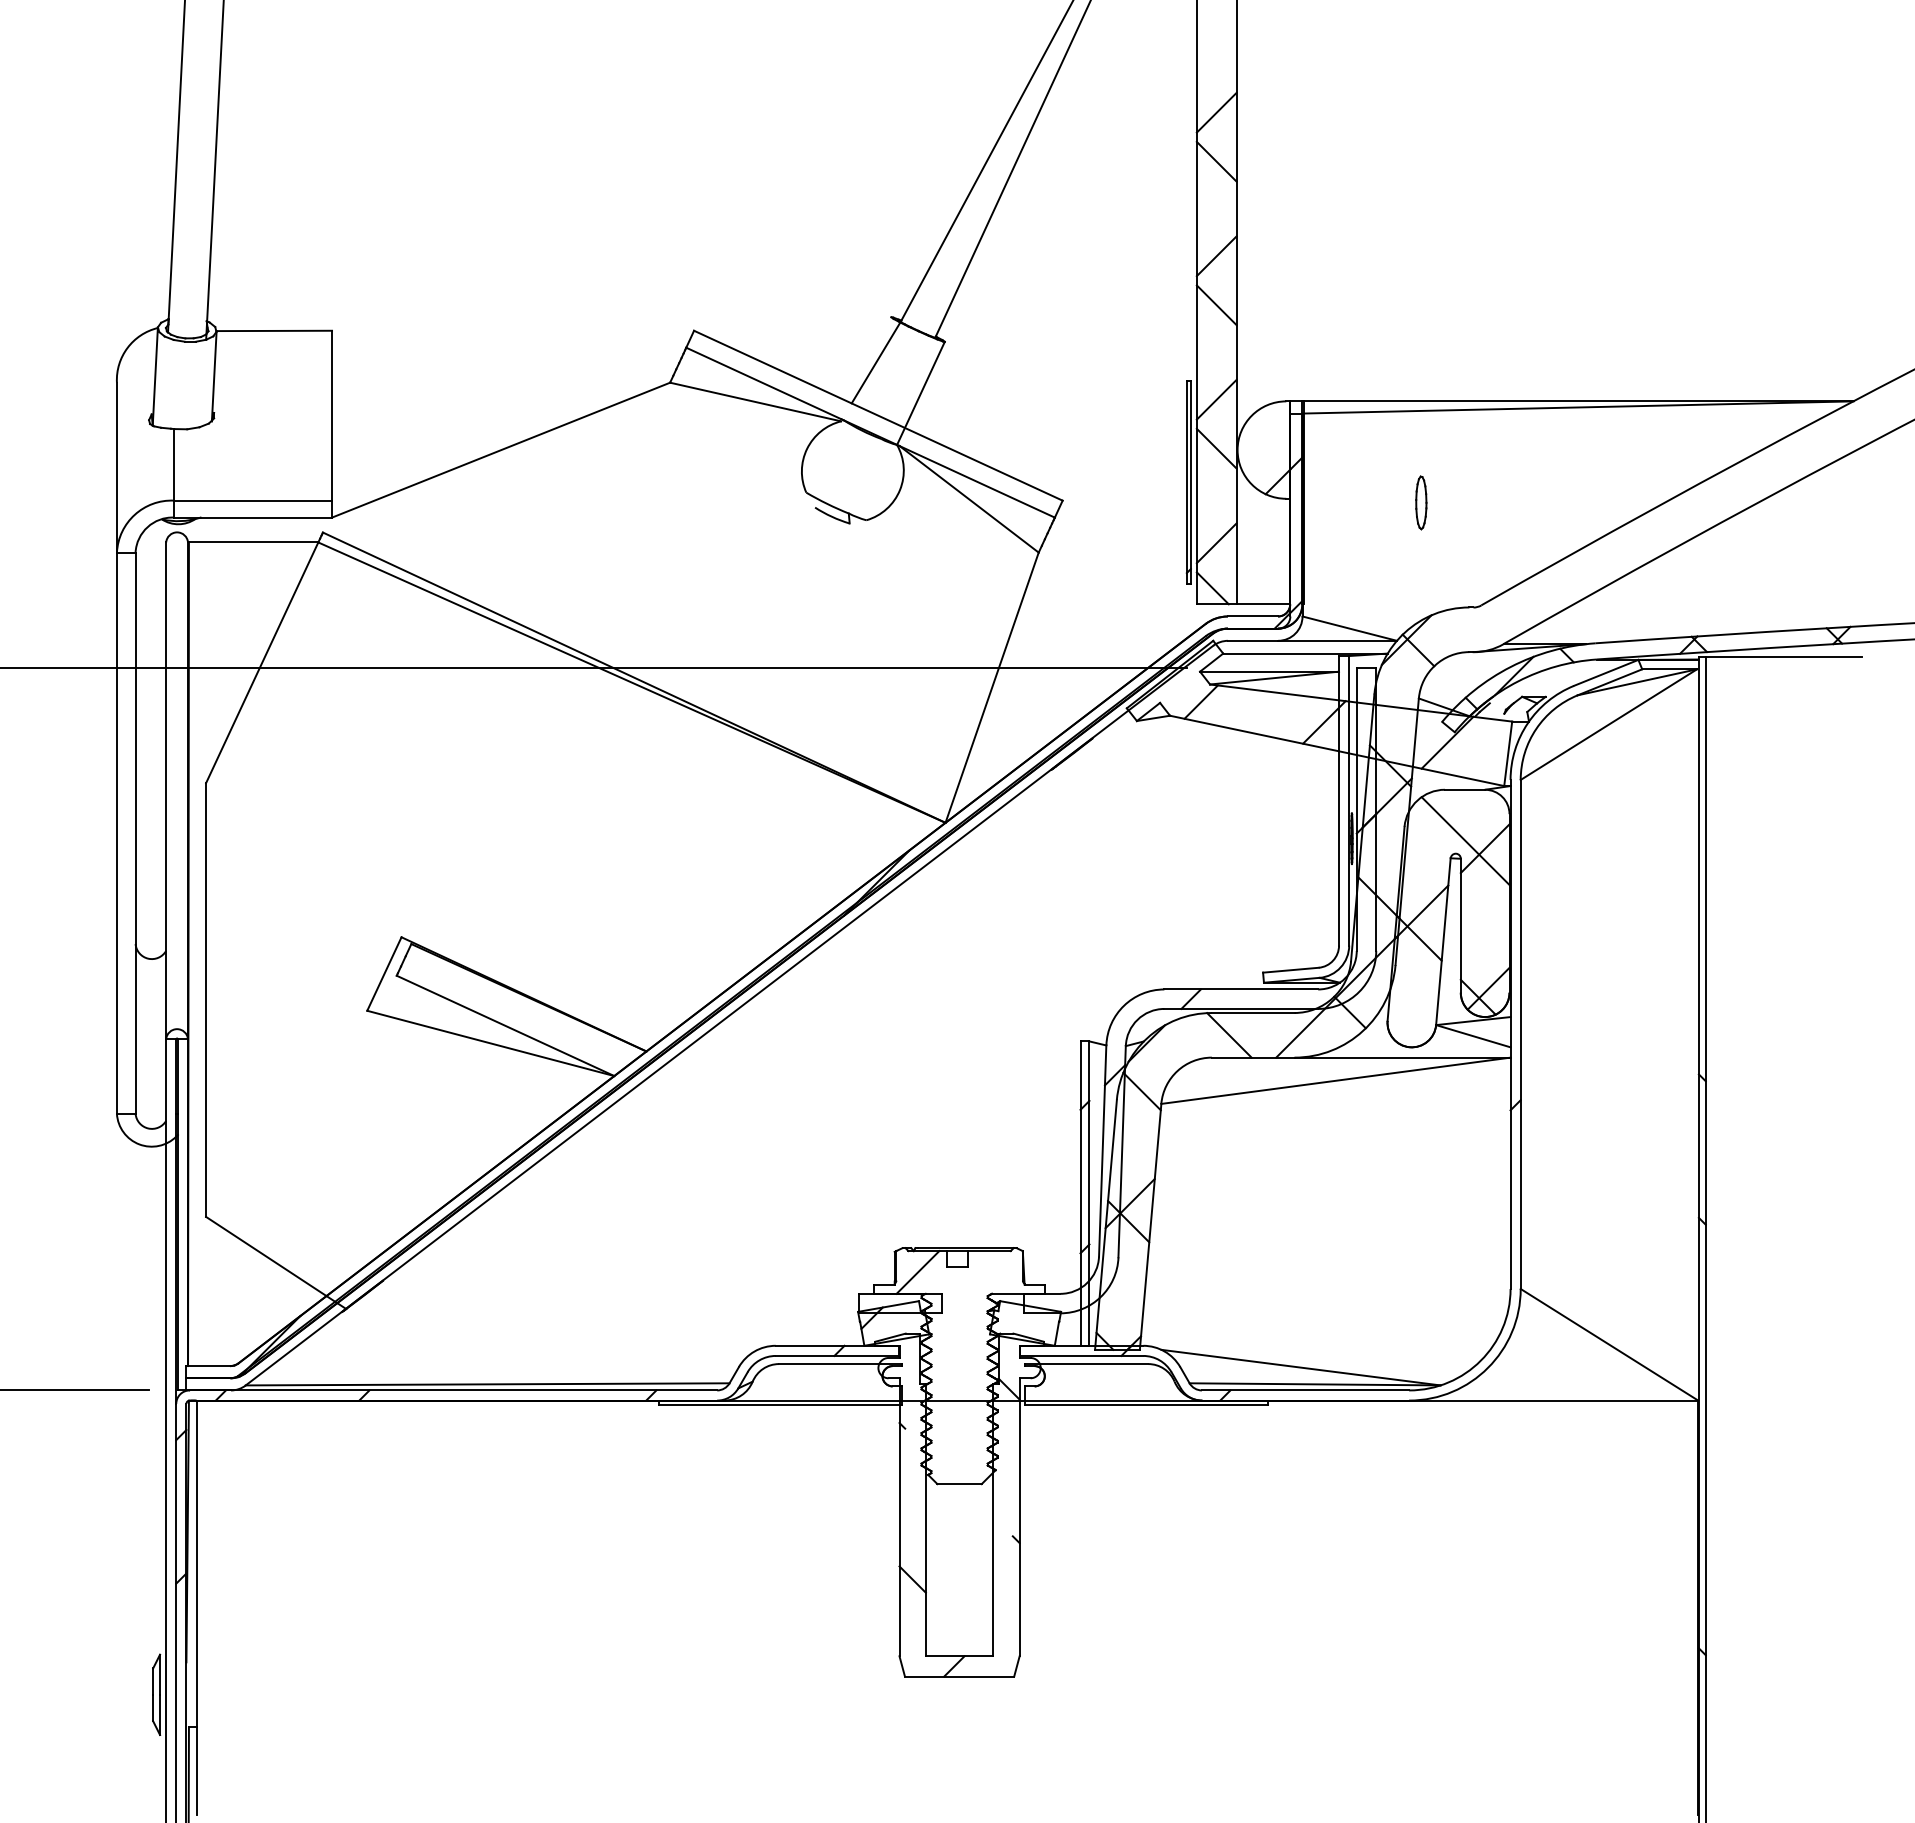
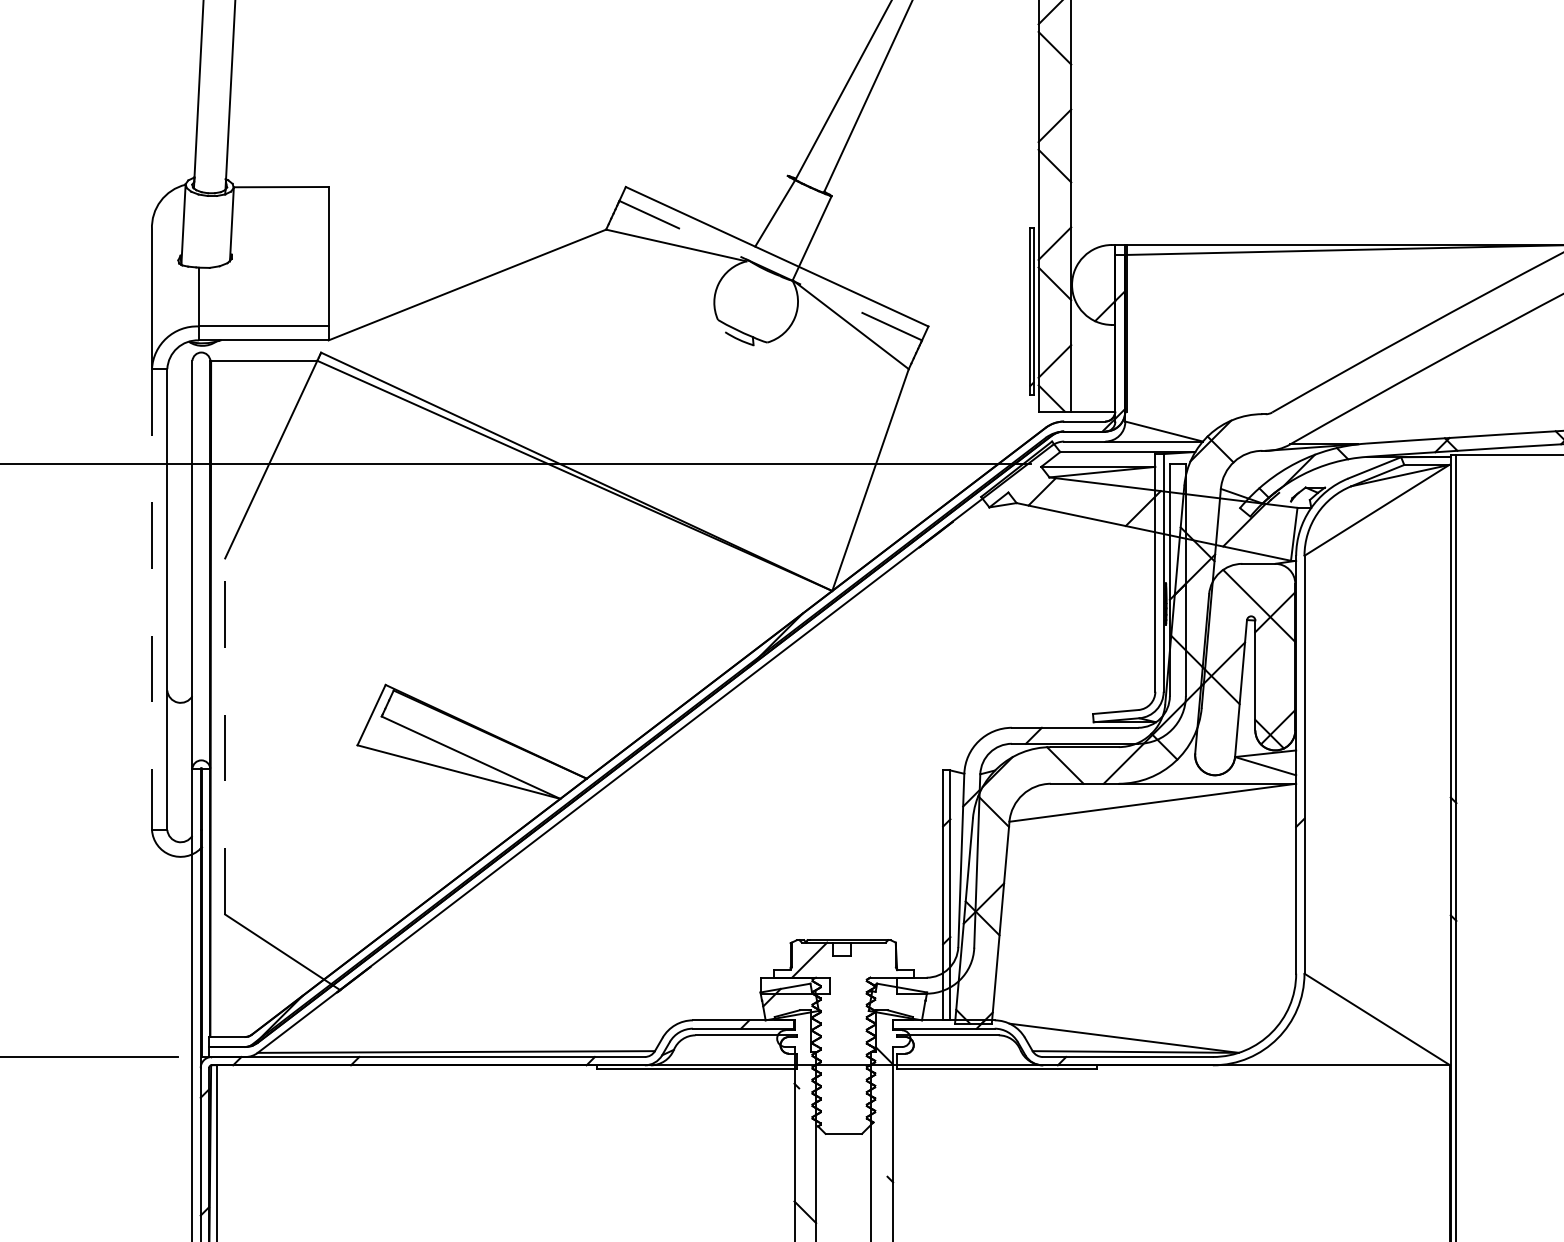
line: (870, 432) -> (770, 270), solid -> dashed
part: (1421, 502) -> (1223, 328), removed
line: (116, 833) -> (151, 599), solid -> dashed
line: (206, 1000) -> (225, 736), solid -> dashed

